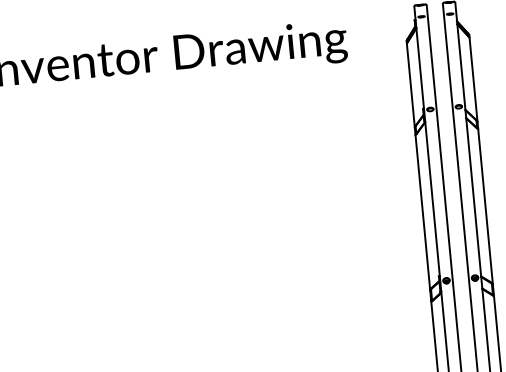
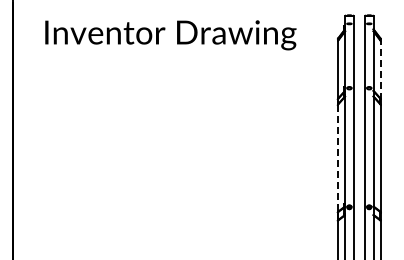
line: (474, 79) -> (381, 70), solid -> dashed
line: (422, 213) -> (337, 159), solid -> dashed

